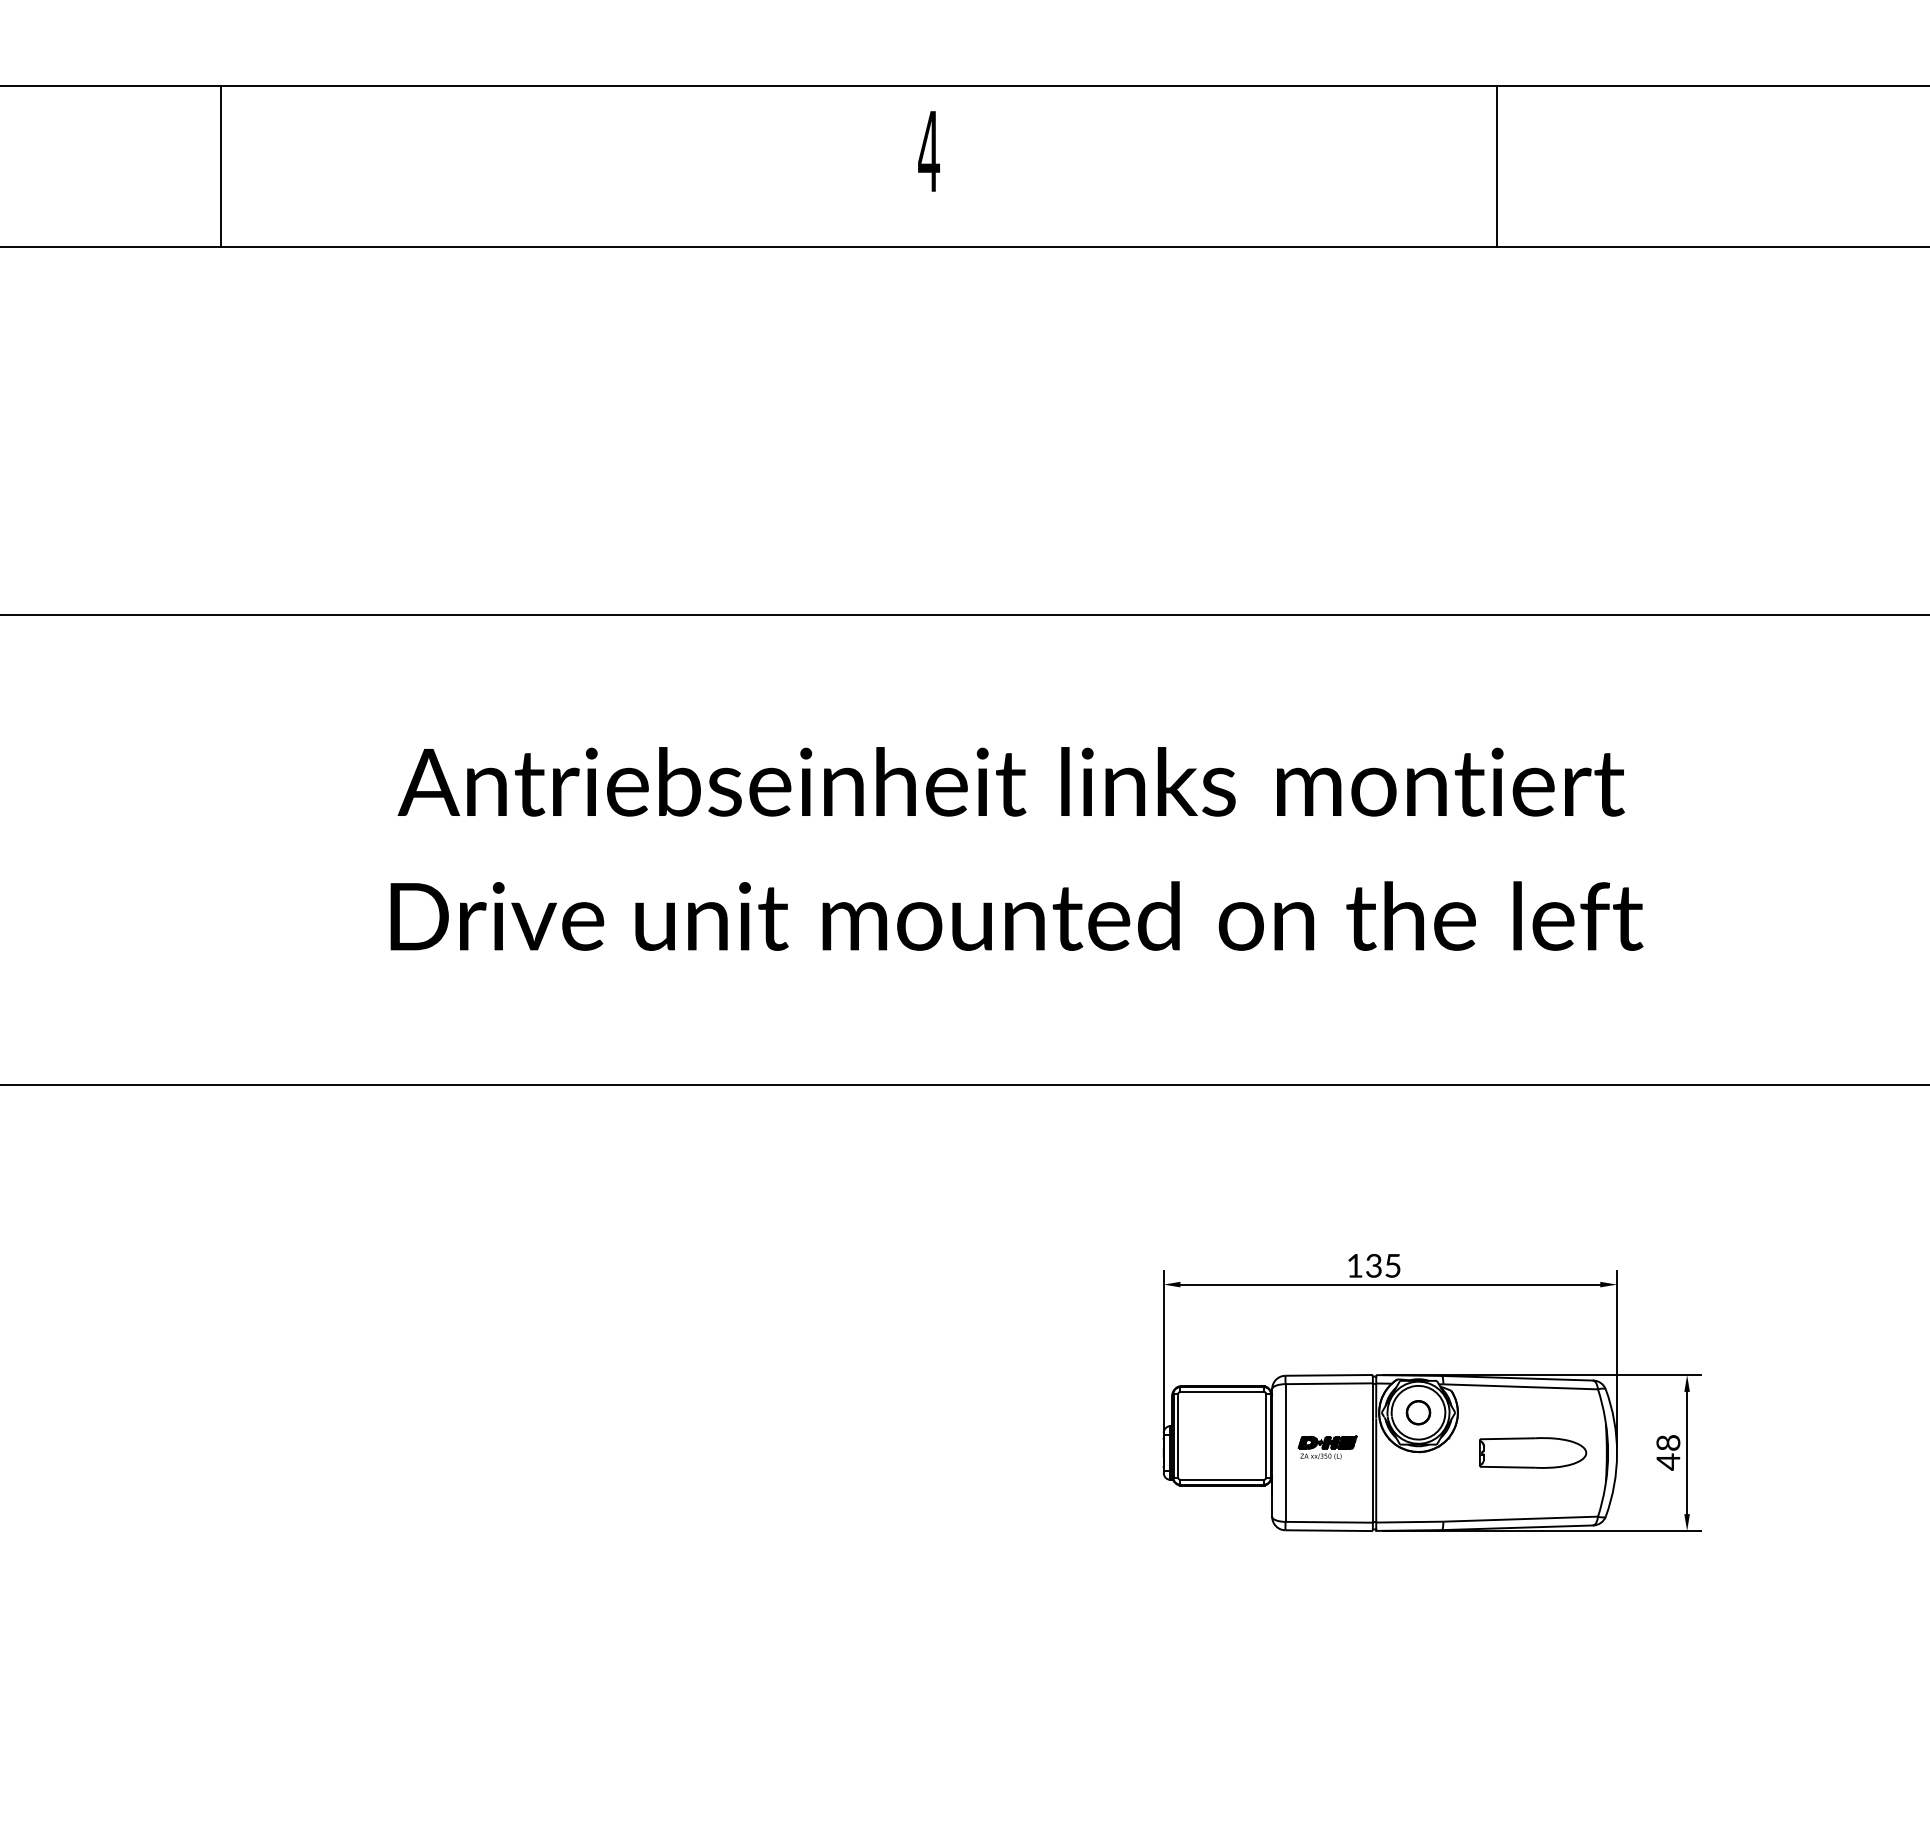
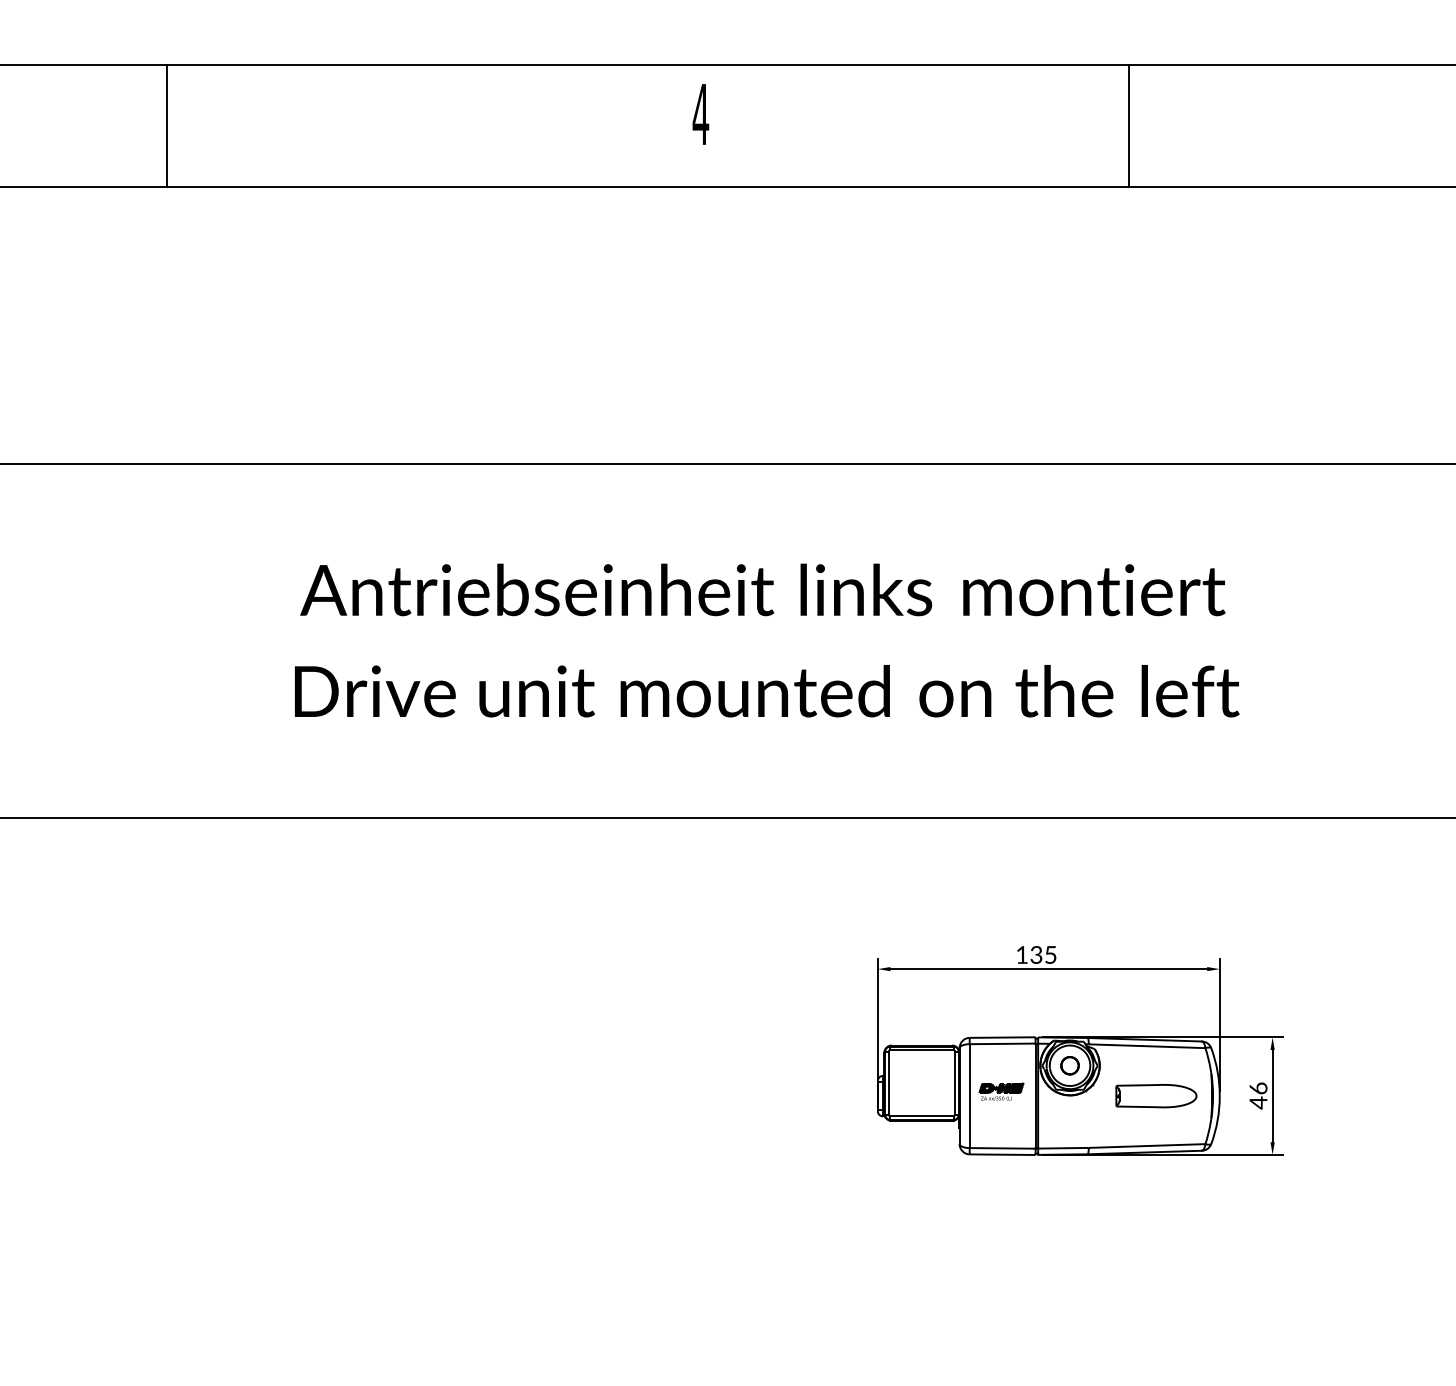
text: (1667, 1442) -> (1257, 1088), 48 -> 46

